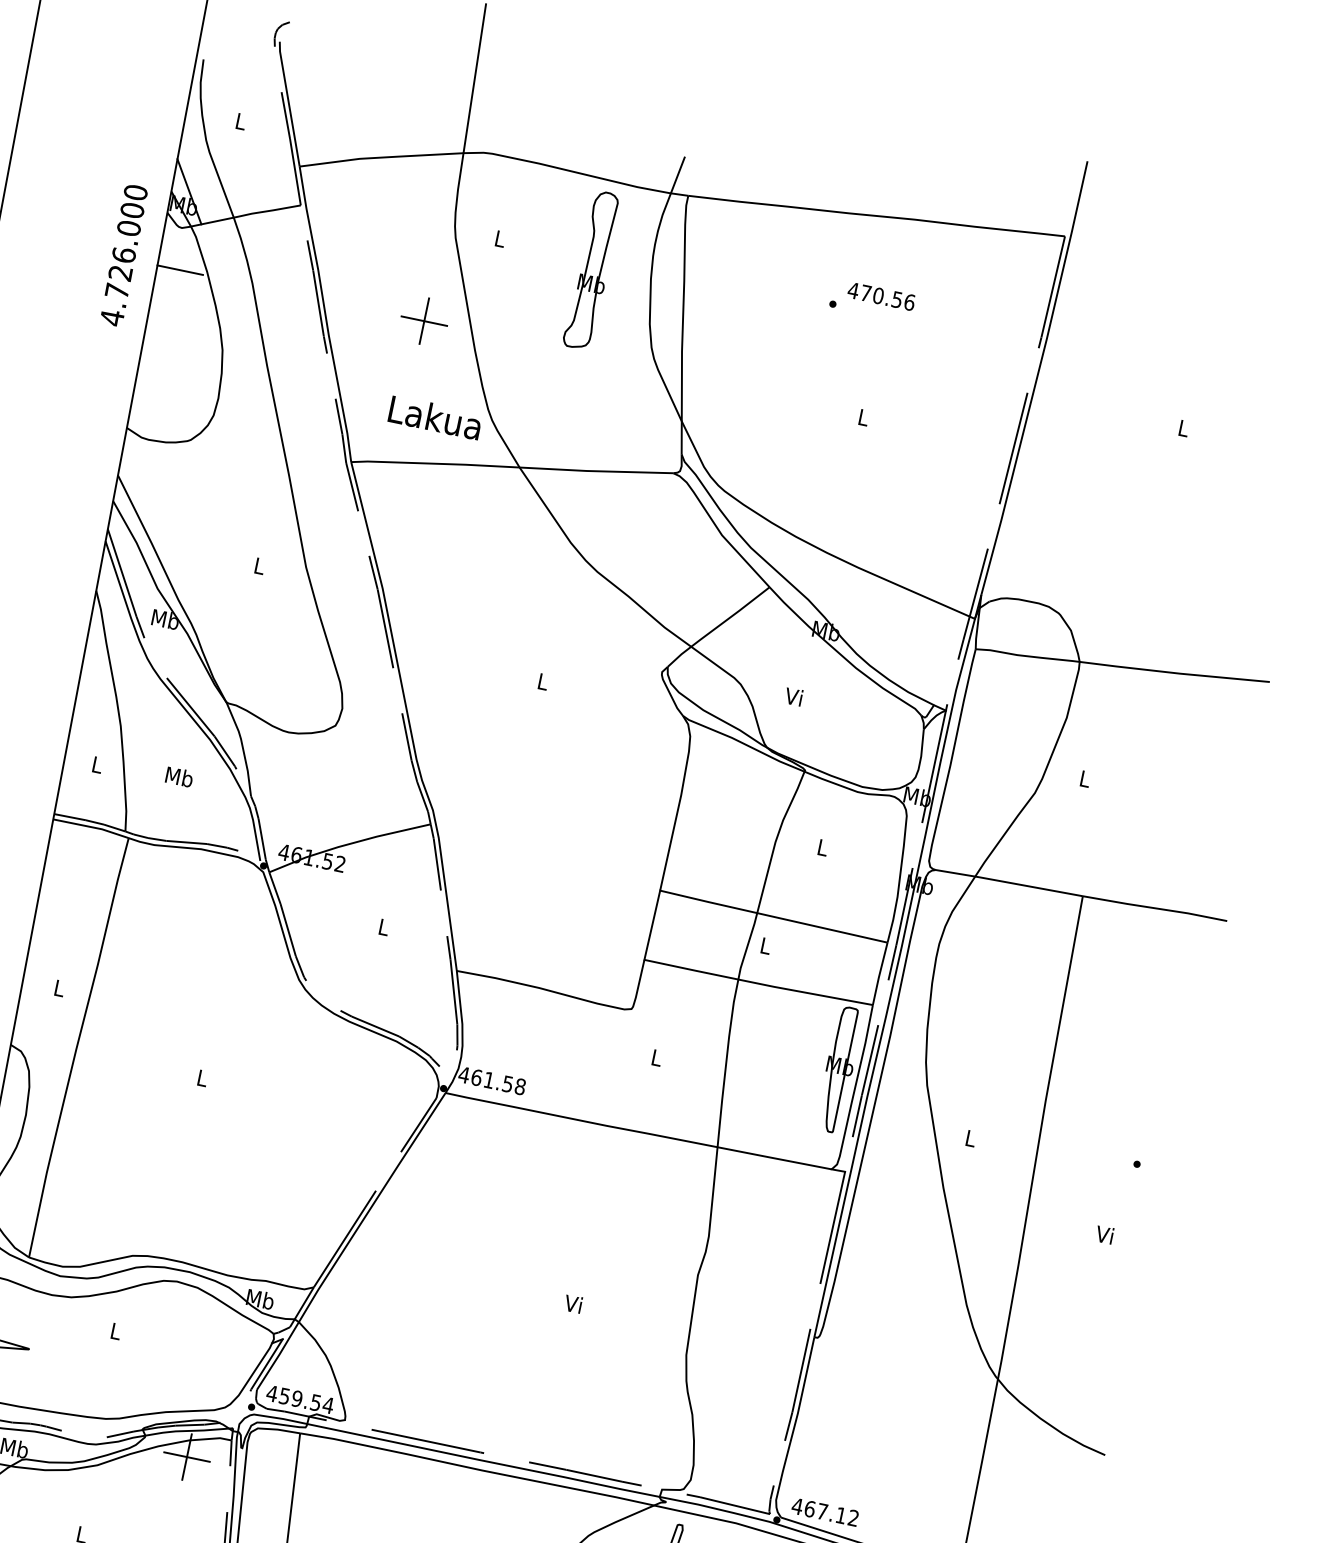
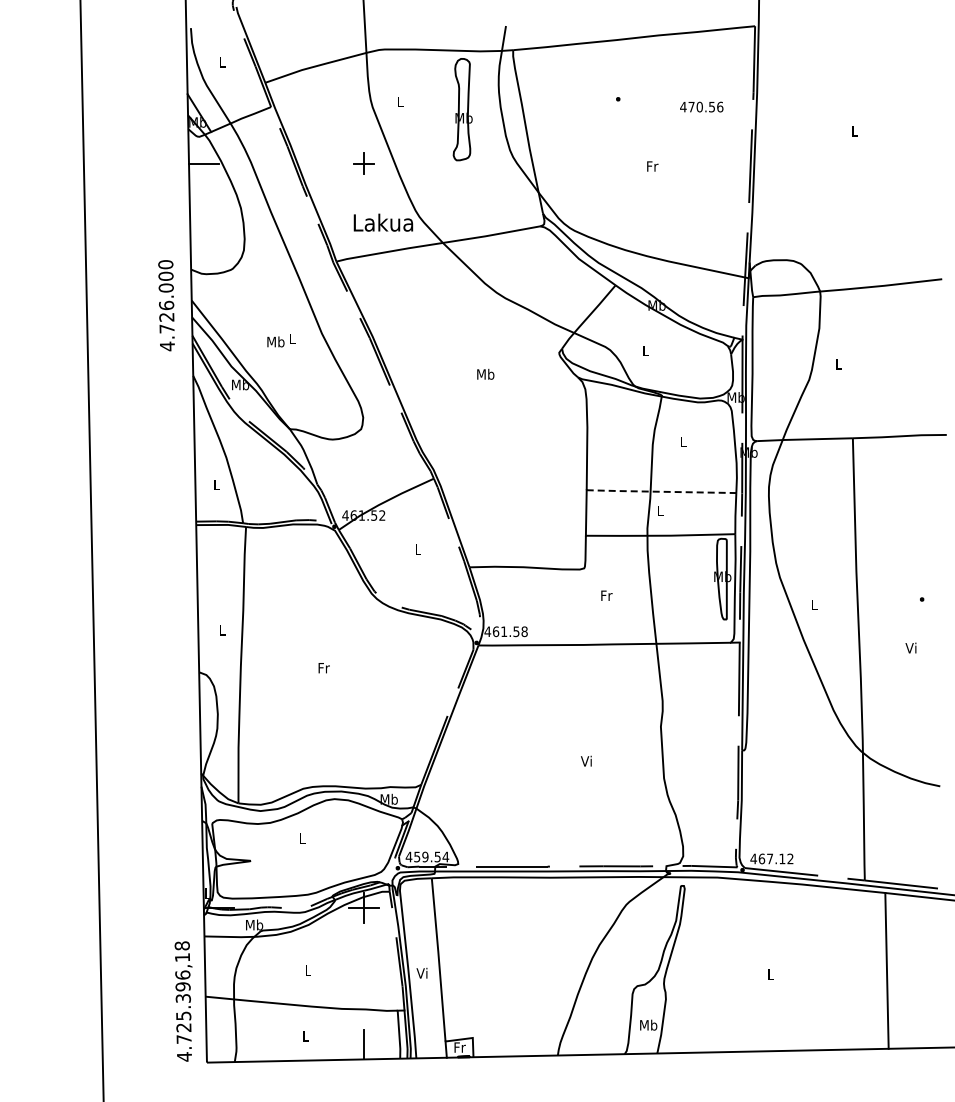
text: (123, 255) -> (166, 305), moved
text: (881, 295) -> (701, 106), moved
part: (423, 320) -> (363, 163), size x0.7
text: (863, 417) -> (652, 166), L -> Fr
text: (542, 680) -> (485, 373), L -> Mb
text: (792, 695) -> (644, 350), Vi -> L
text: (178, 776) -> (275, 341), moved
line: (773, 916) -> (661, 491), solid -> dashed
text: (656, 1057) -> (606, 595), L -> Fr
text: (201, 1078) -> (323, 668), L -> Fr

